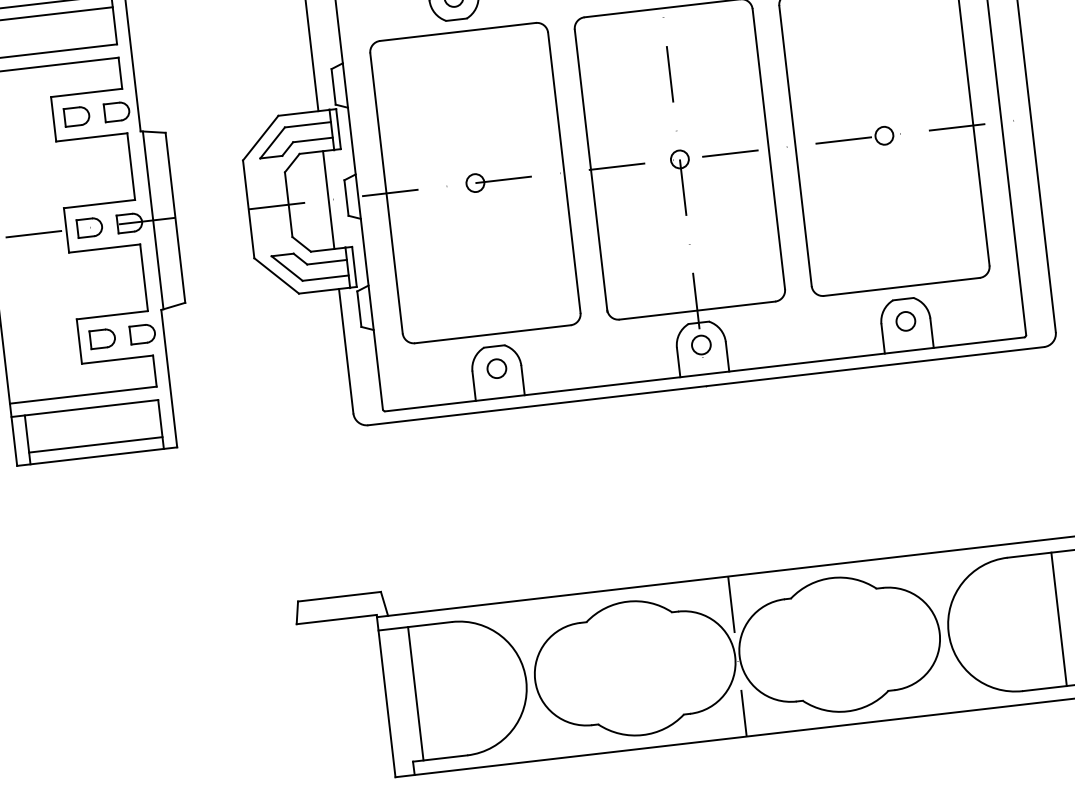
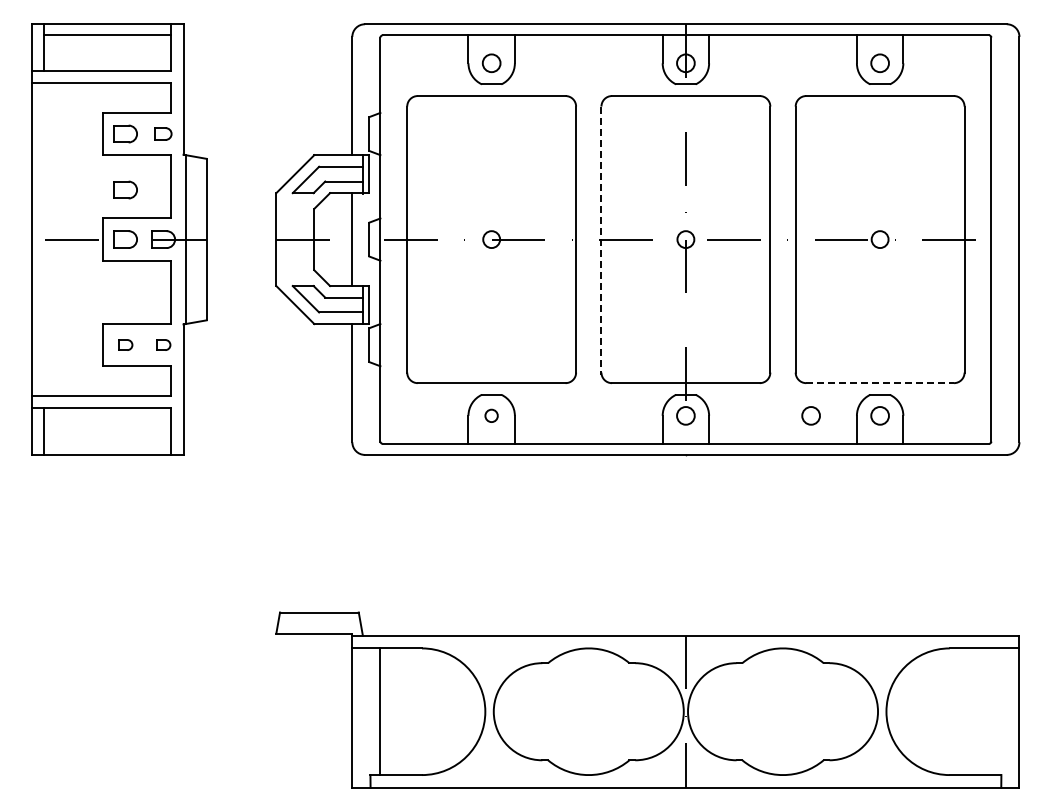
part: (116, 111) -> (163, 133), size x0.7
line: (591, 171) -> (601, 241), solid -> dashed
part: (83, 174) -> (125, 189), added
line: (902, 287) -> (880, 383), solid -> dashed
circle: (832, 329) -> (810, 415), added
part: (142, 333) -> (163, 344), size x0.6
part: (102, 338) -> (125, 344), size x0.6
circle: (496, 368) -> (491, 415), size x0.7
line: (95, 444) -> (107, 443), removed
line: (1059, 619) -> (991, 711), removed

